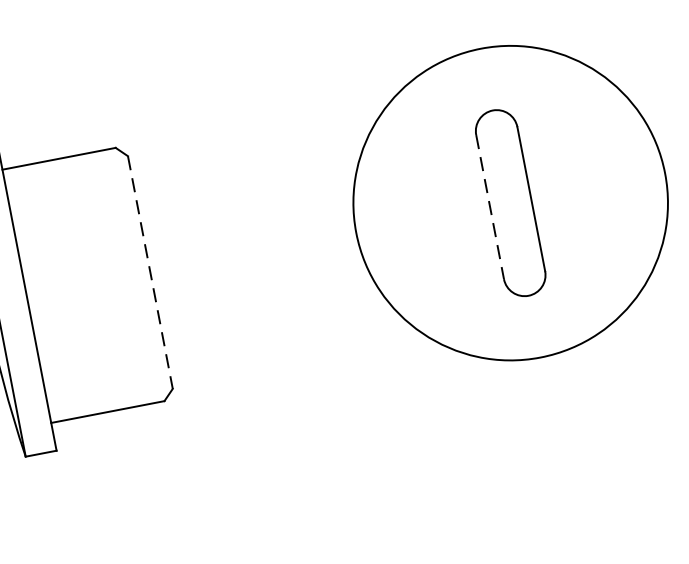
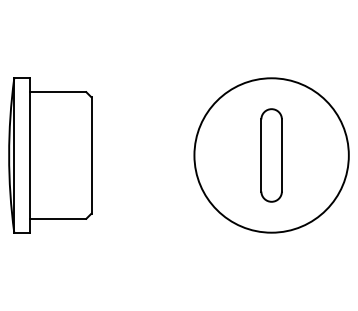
line: (490, 207) -> (261, 155), dashed -> solid
line: (150, 272) -> (91, 155), dashed -> solid

